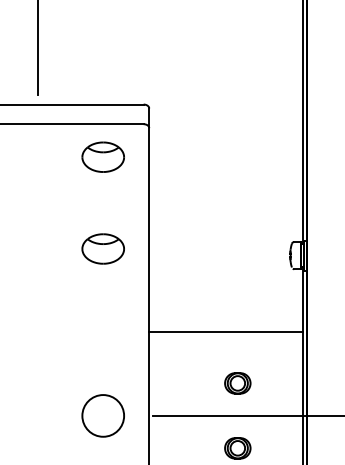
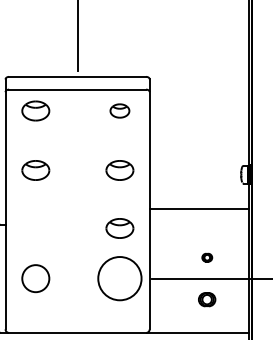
part: (102, 156) -> (119, 110), size x0.7
line: (226, 332) -> (199, 208), moved
part: (102, 338) -> (119, 228), added
part: (238, 383) -> (207, 257), size x0.6
circle: (102, 415) -> (119, 278), size x1.6

